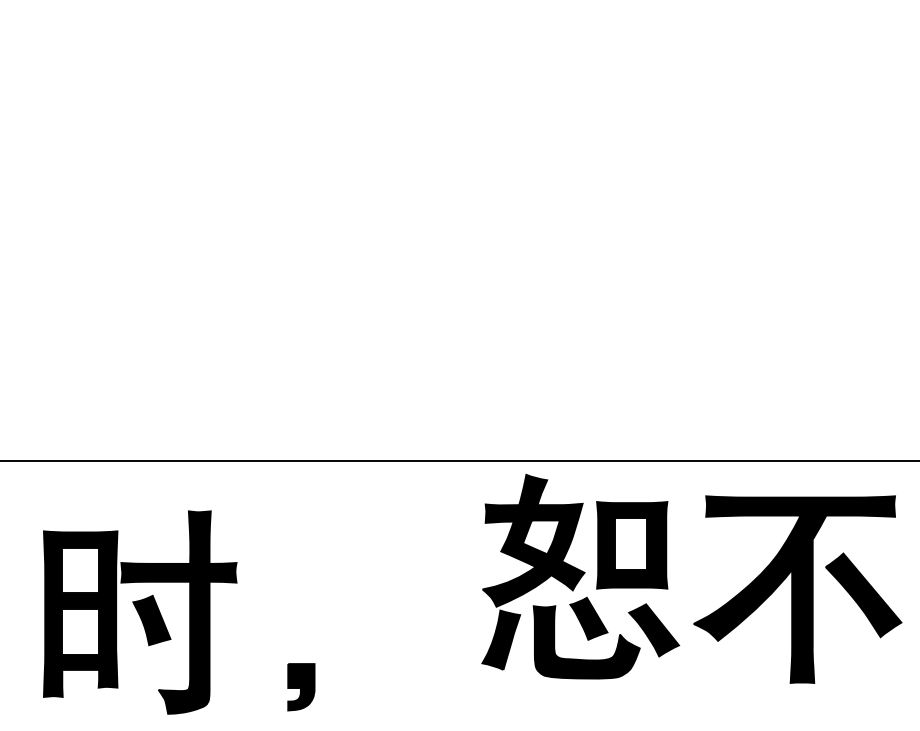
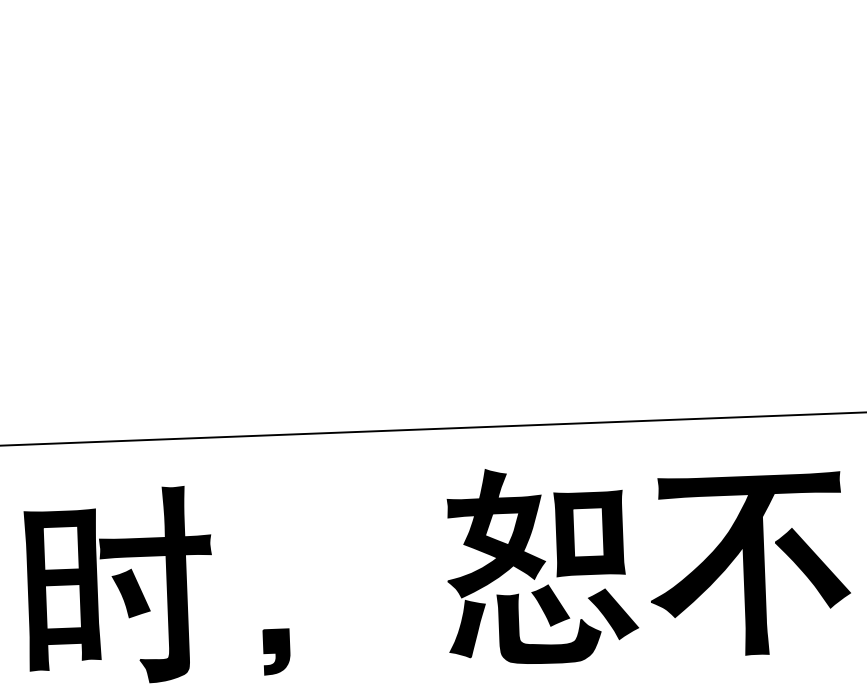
part: (580, 576) -> (541, 565), moved
part: (797, 589) -> (749, 565), moved

